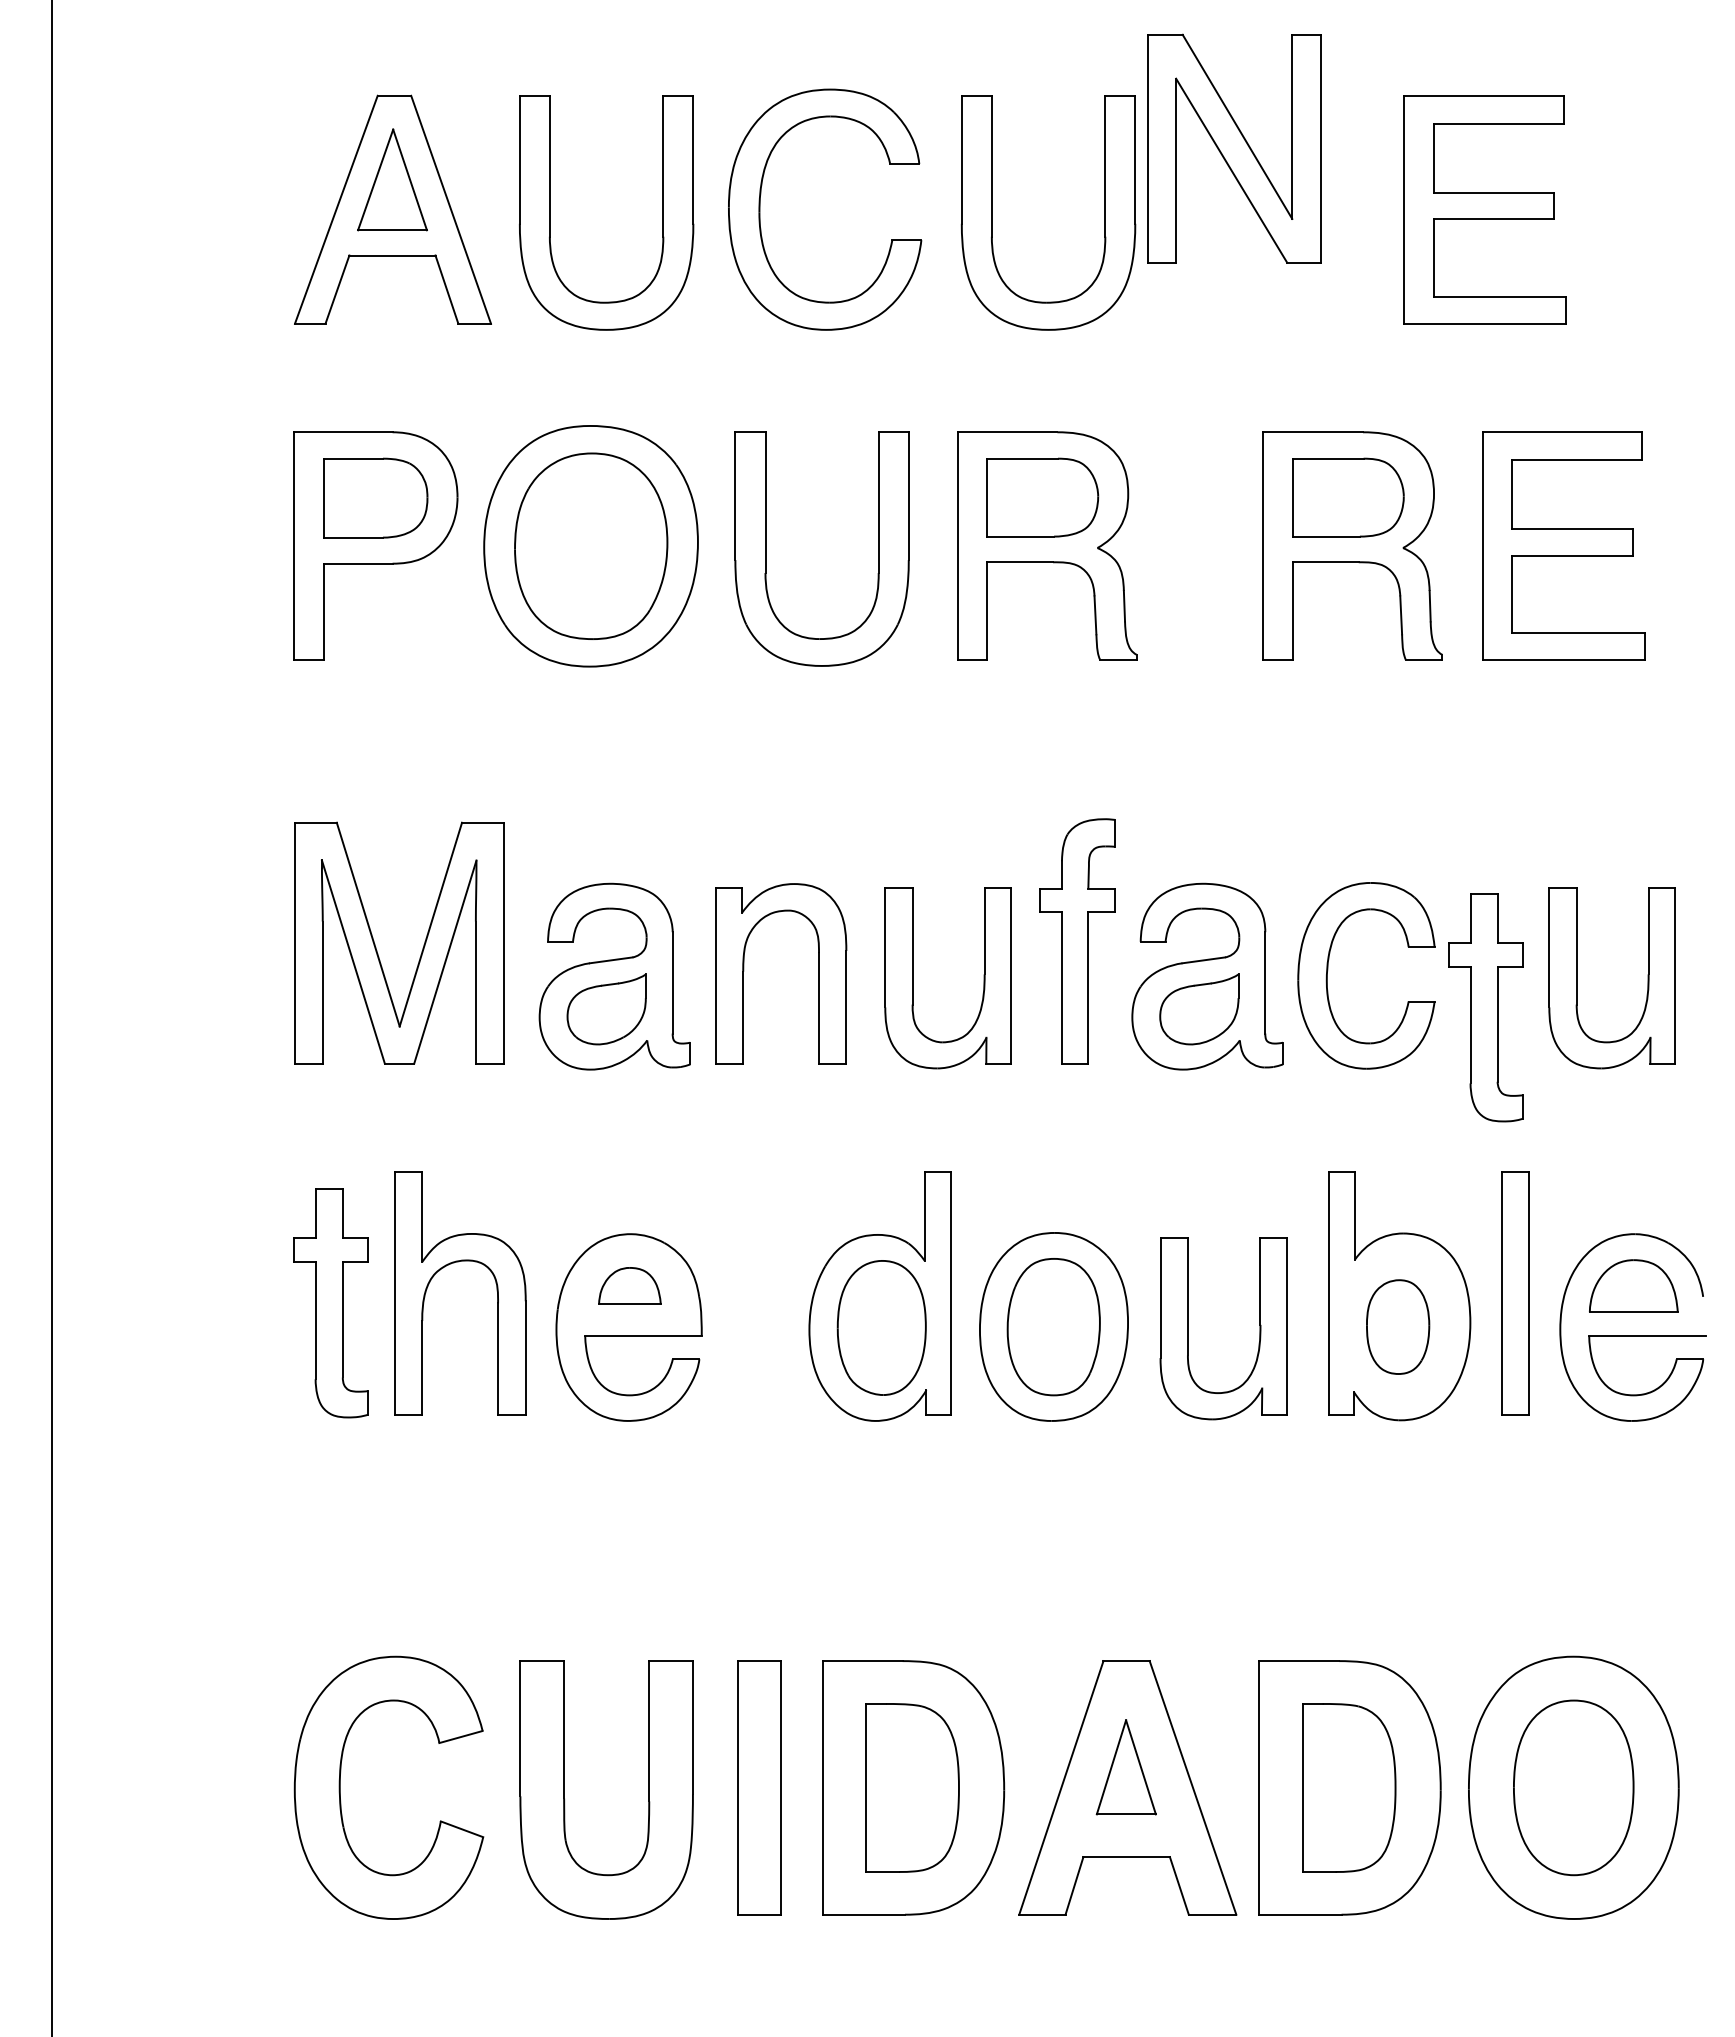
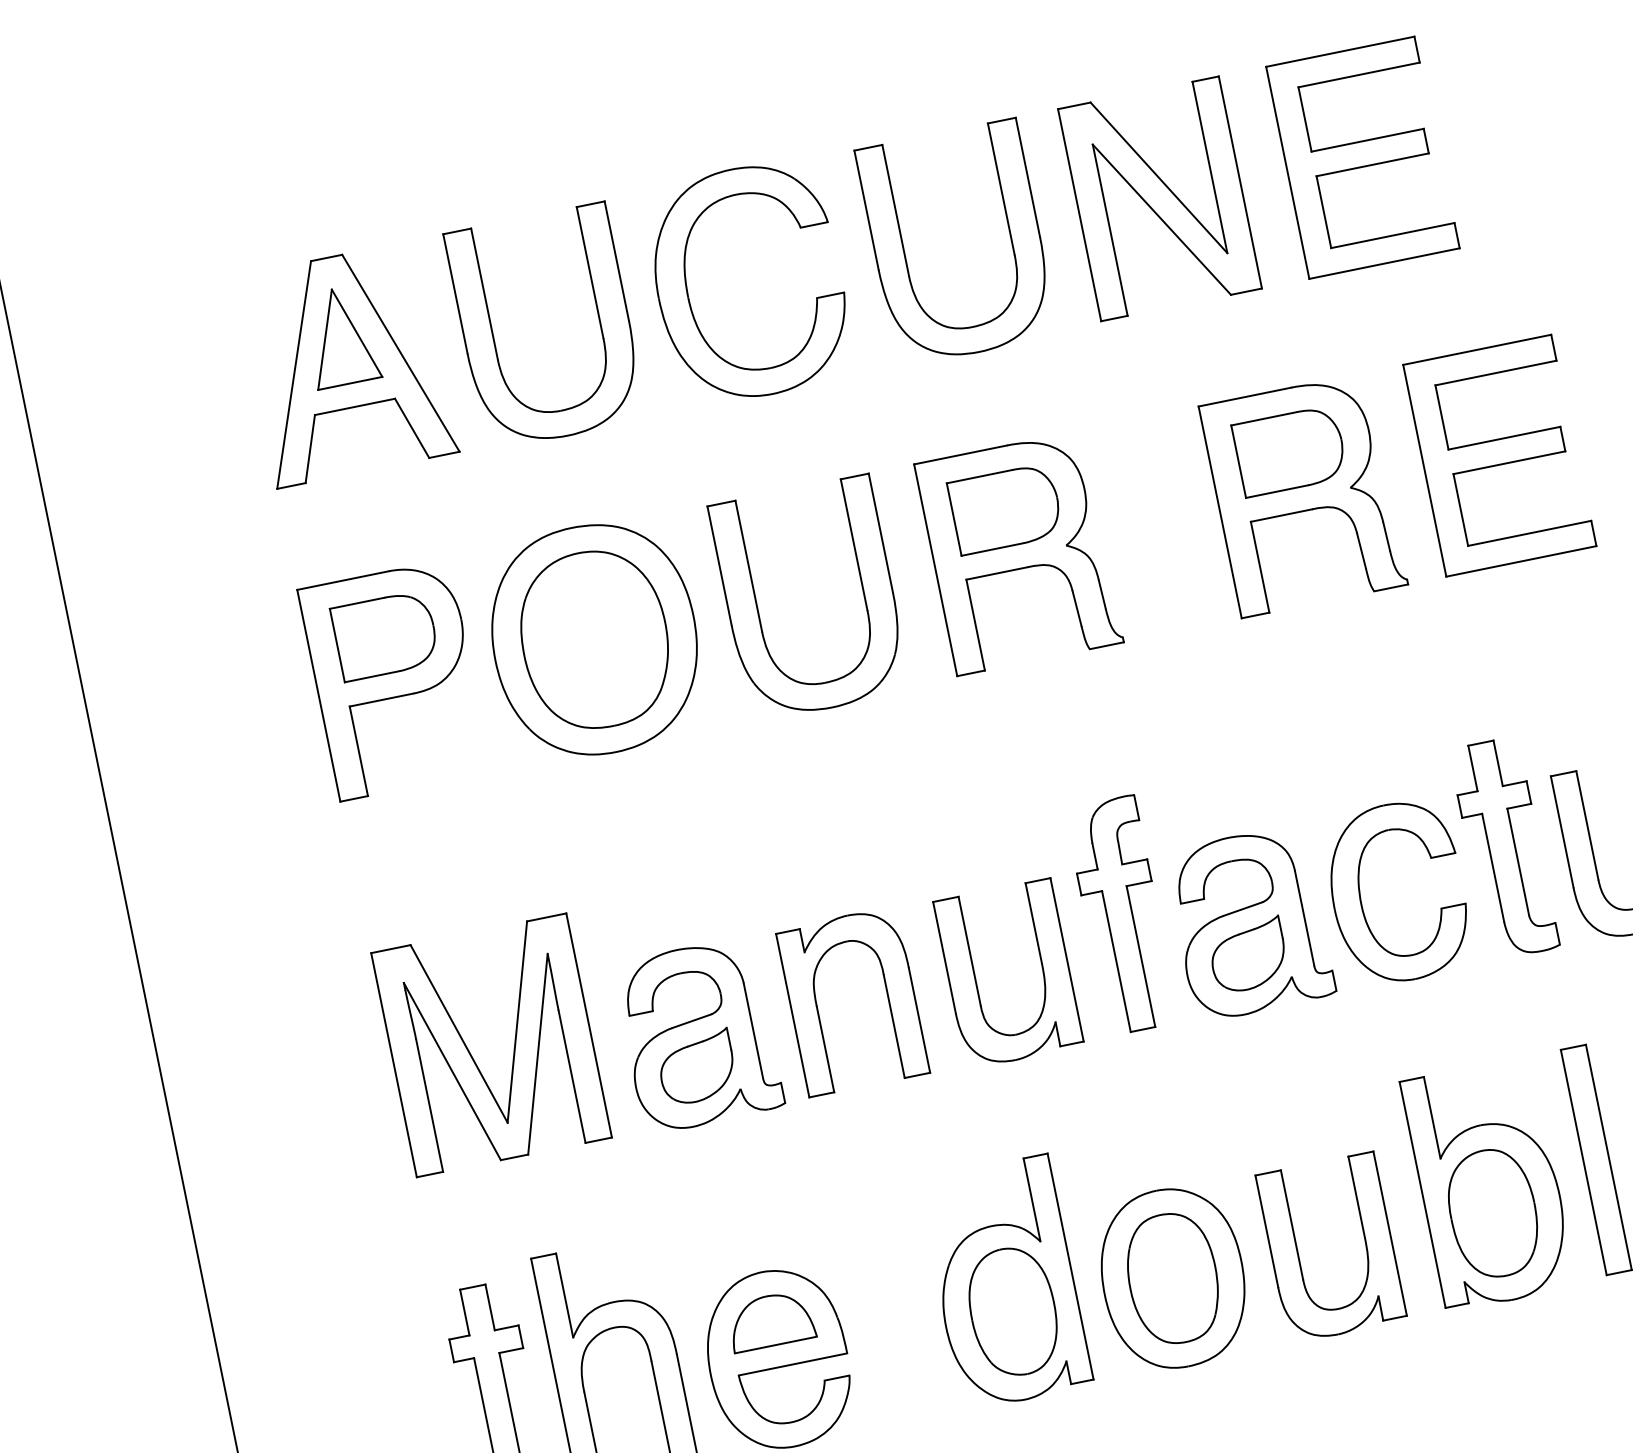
part: (1234, 148) -> (1160, 198), moved
part: (1485, 1007) -> (1503, 848), moved
part: (629, 1285) -> (770, 1320), size x1.43
part: (1397, 1326) -> (1492, 1212), size x1.43

